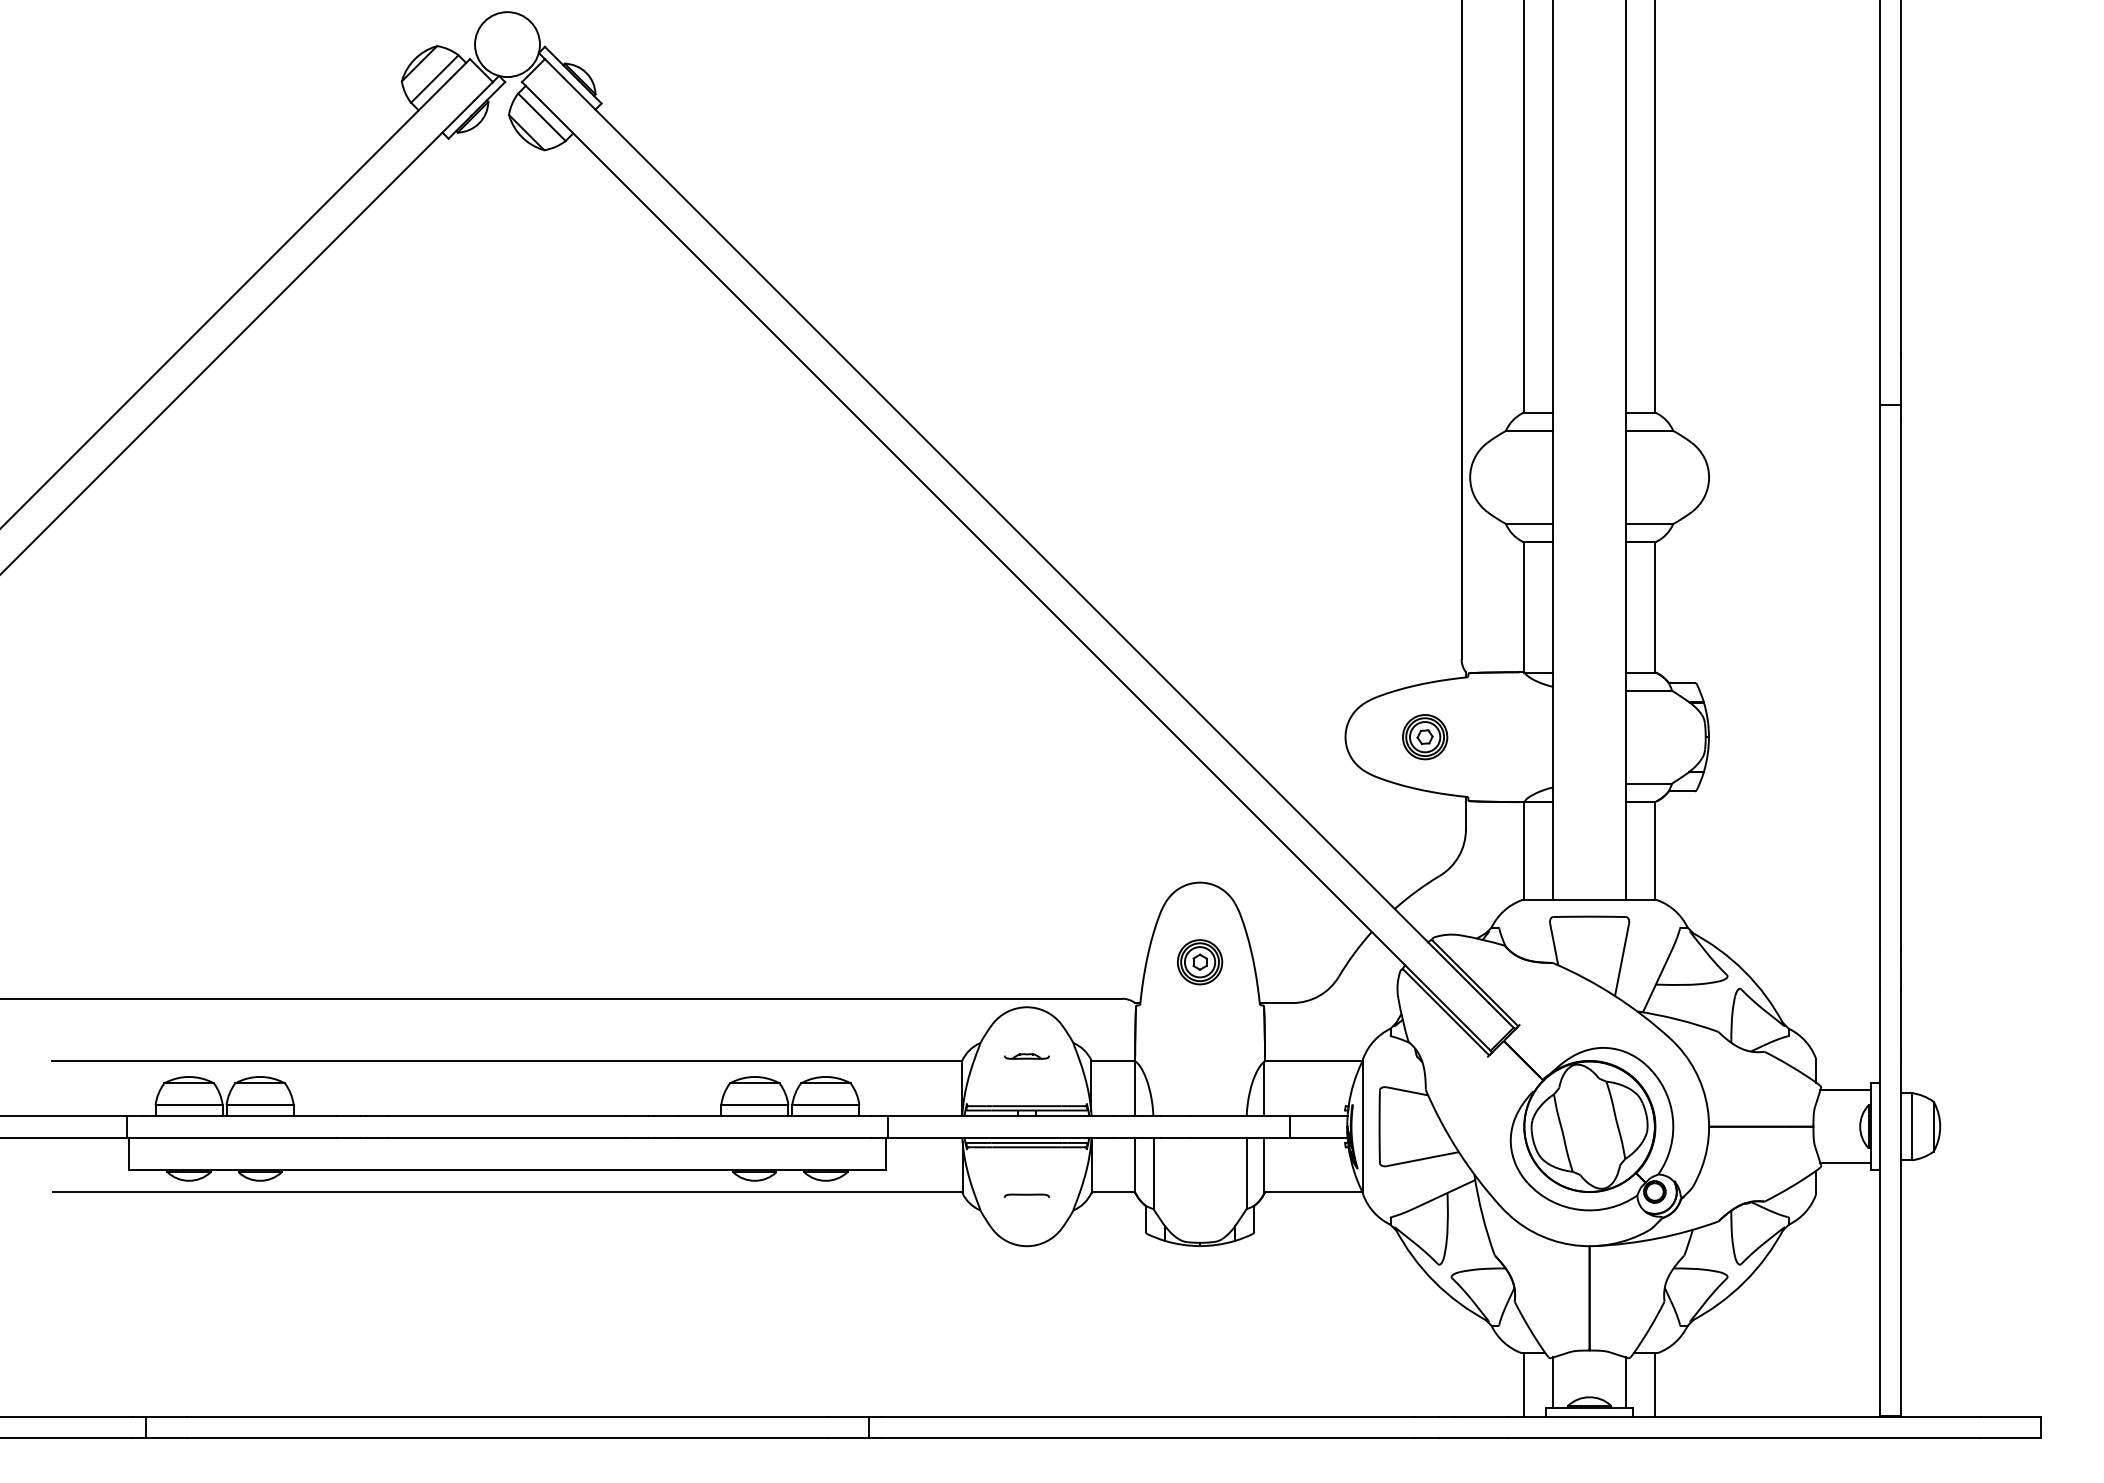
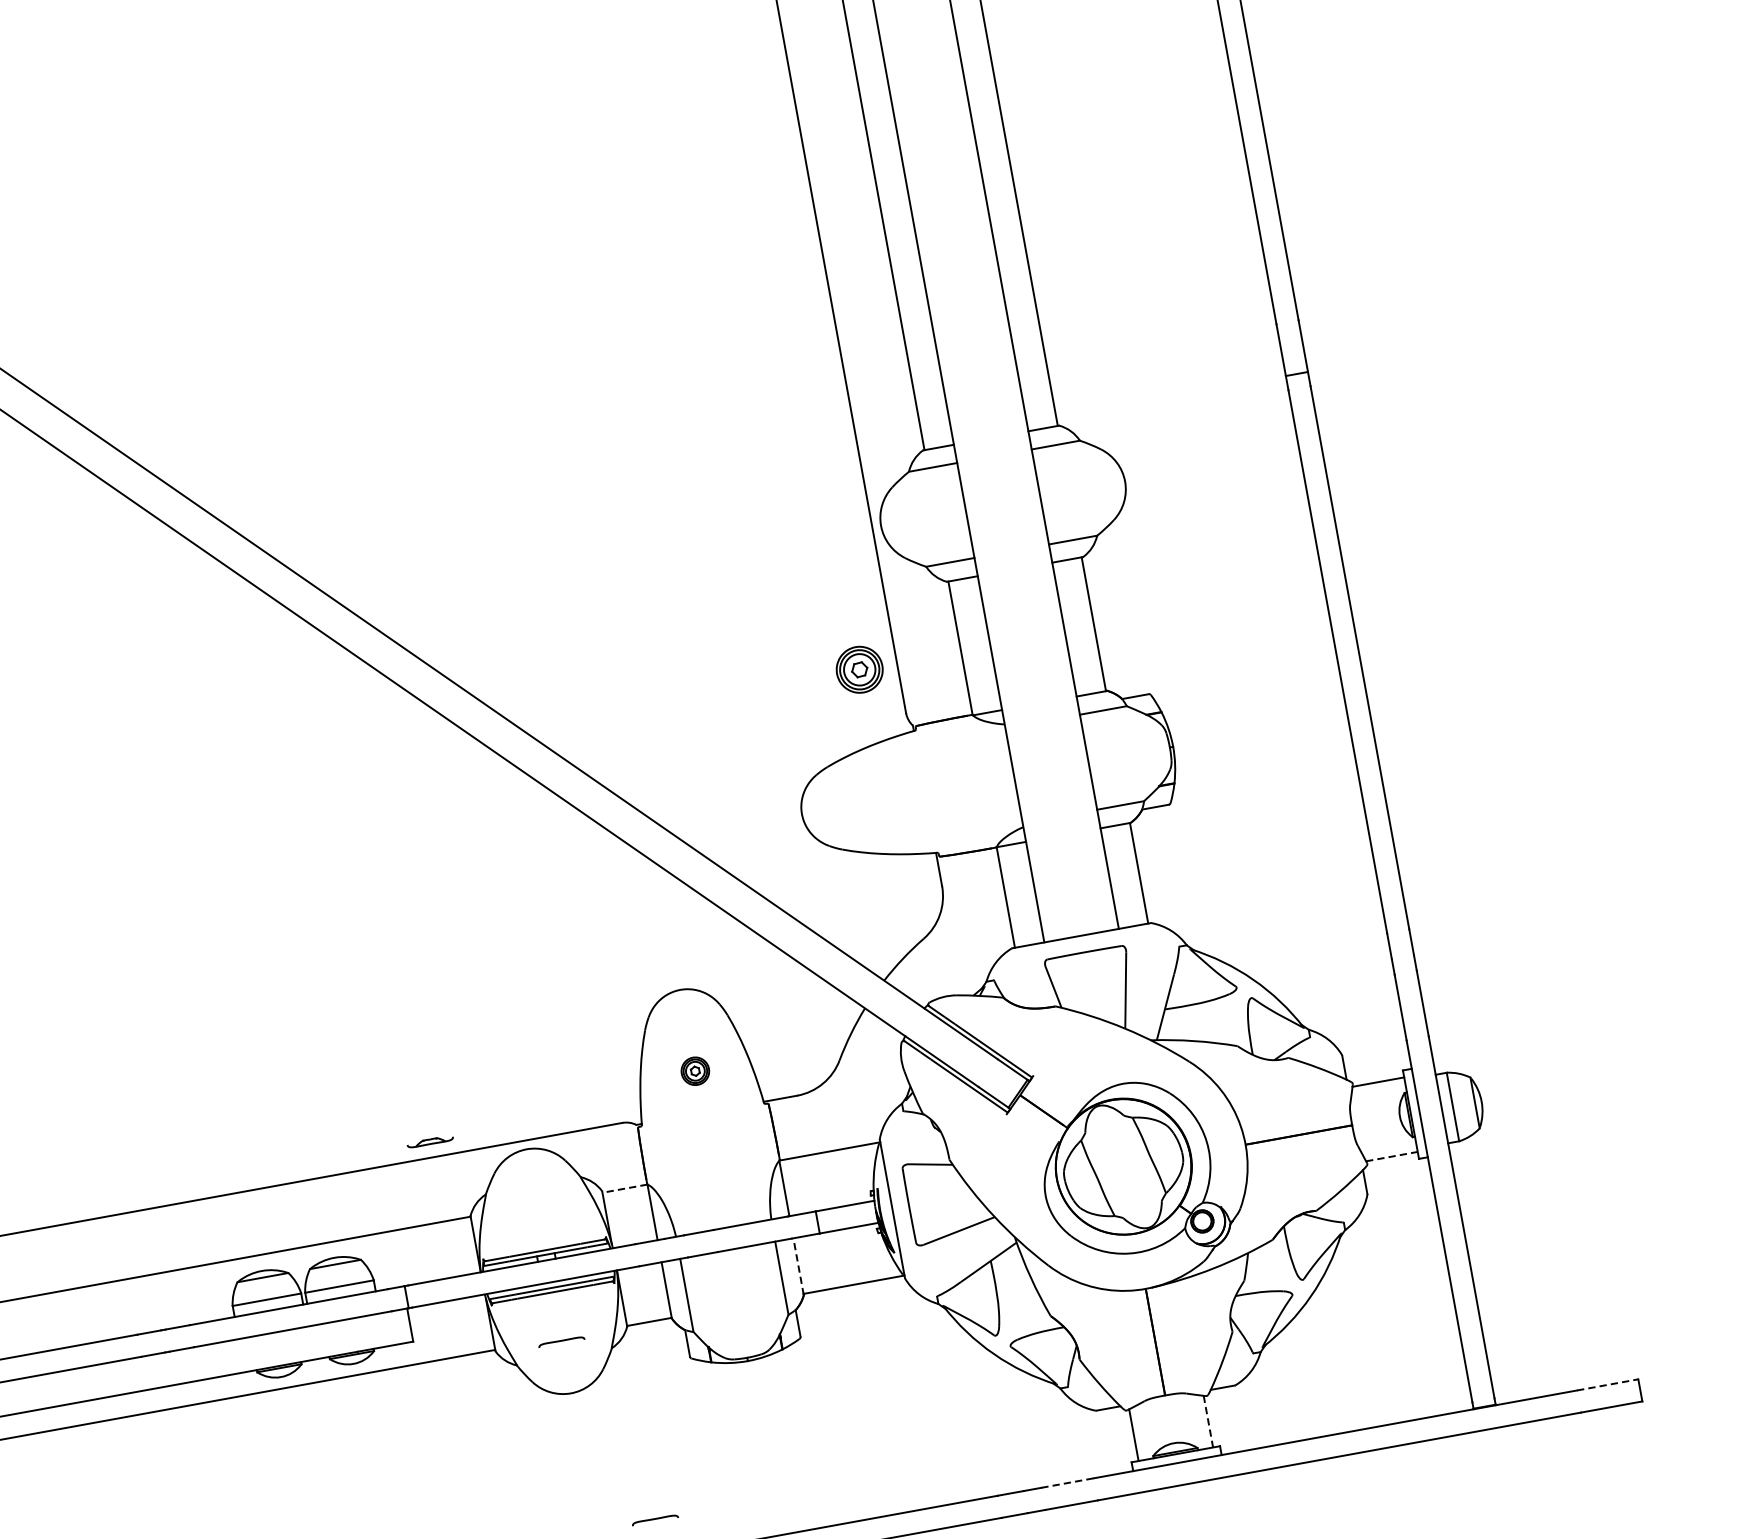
part: (1425, 737) -> (860, 670), moved
part: (1200, 962) -> (695, 1071), size x0.6
part: (1026, 1056) -> (429, 1141), moved
line: (1112, 1061) -> (624, 1188), solid -> dashed
line: (1846, 1163) -> (1392, 1156), solid -> dashed
line: (1264, 1165) -> (798, 1266), solid -> dashed
curve: (1084, 1380) -> (654, 1519), added
line: (1626, 1383) -> (1208, 1422), solid -> dashed
line: (1524, 1384) -> (1104, 1442), removed
line: (1654, 1384) -> (1237, 1418), removed
line: (1482, 1416) -> (1067, 1482), solid -> dashed
line: (2010, 1416) -> (1607, 1384), solid -> dashed

